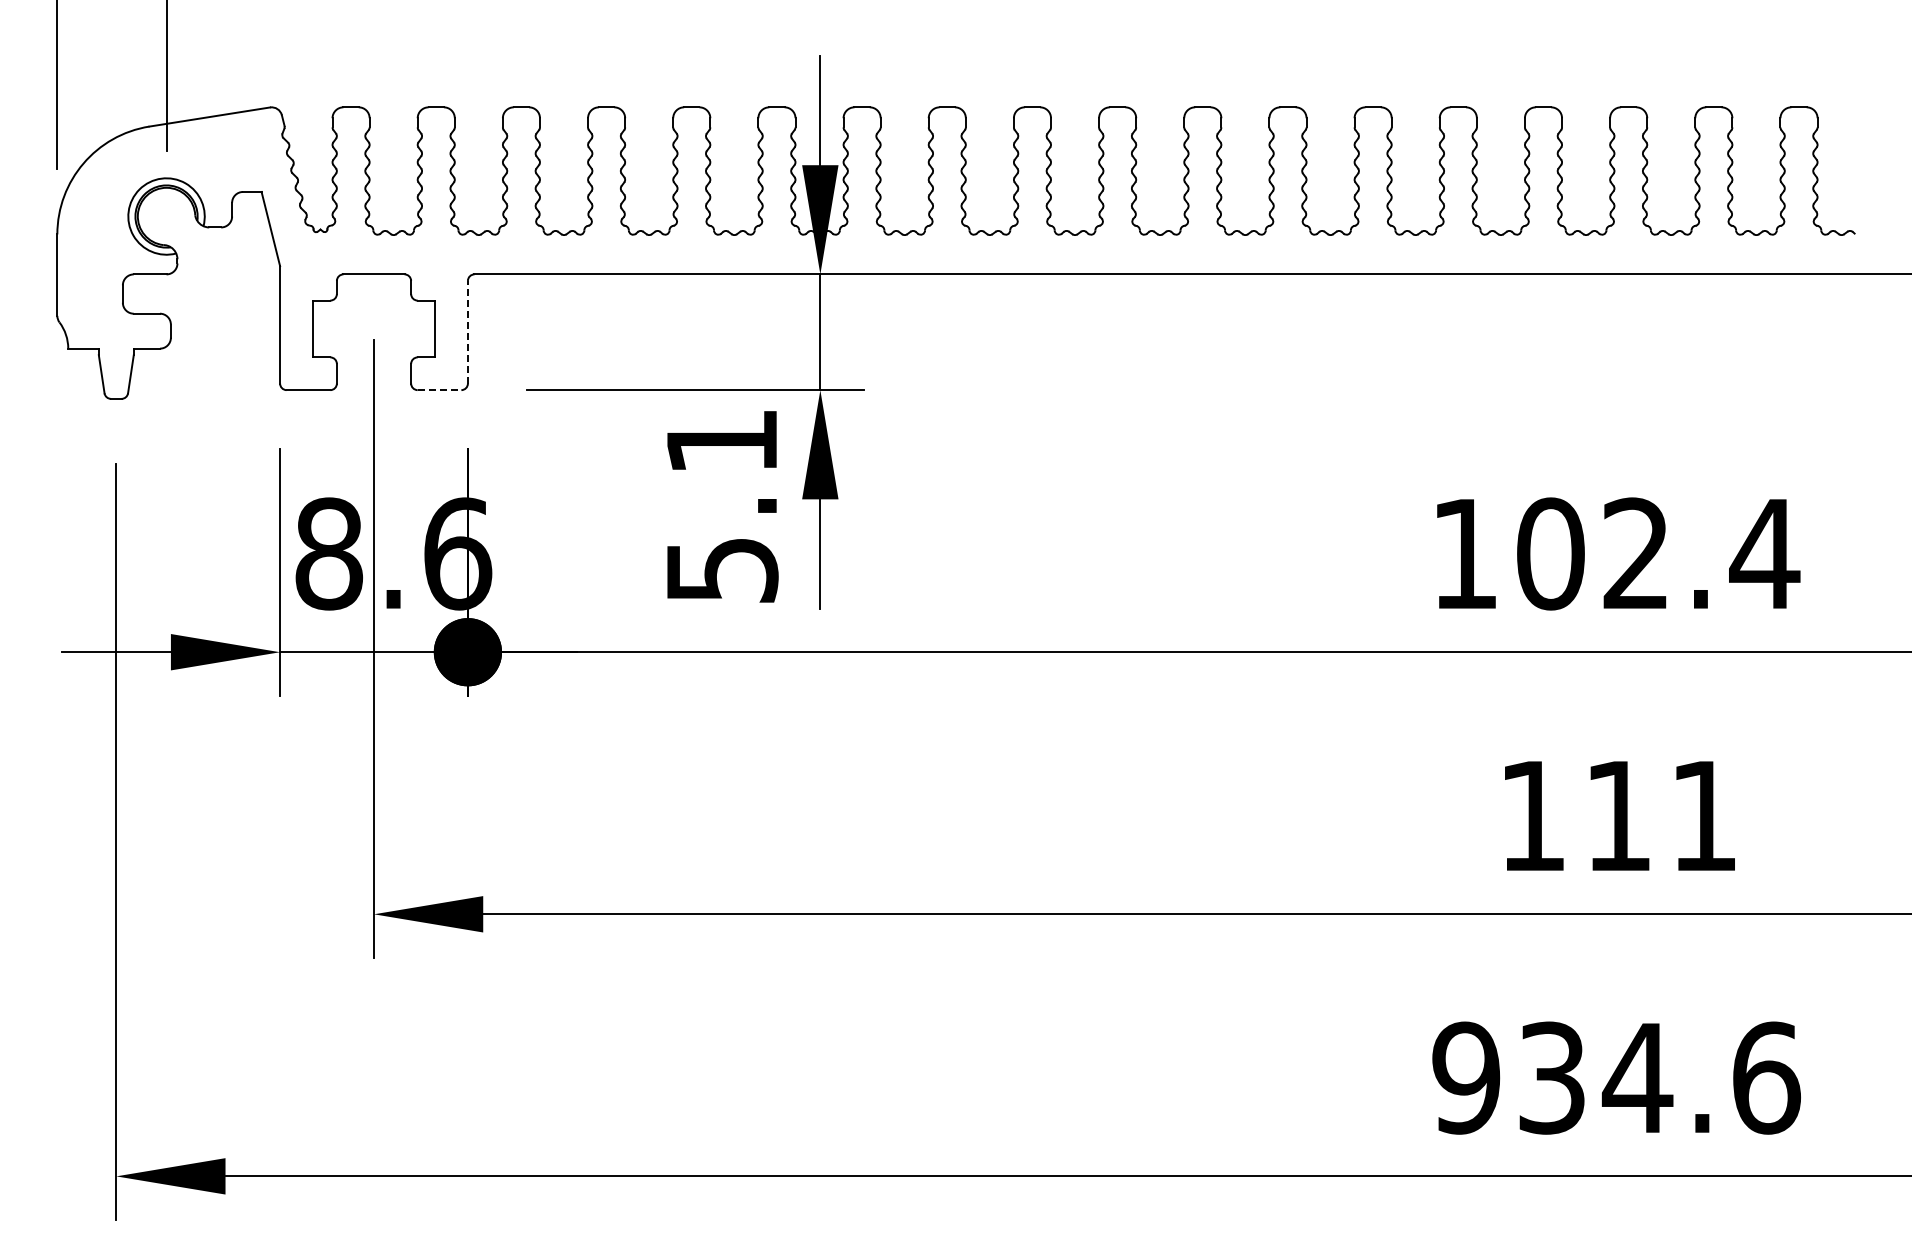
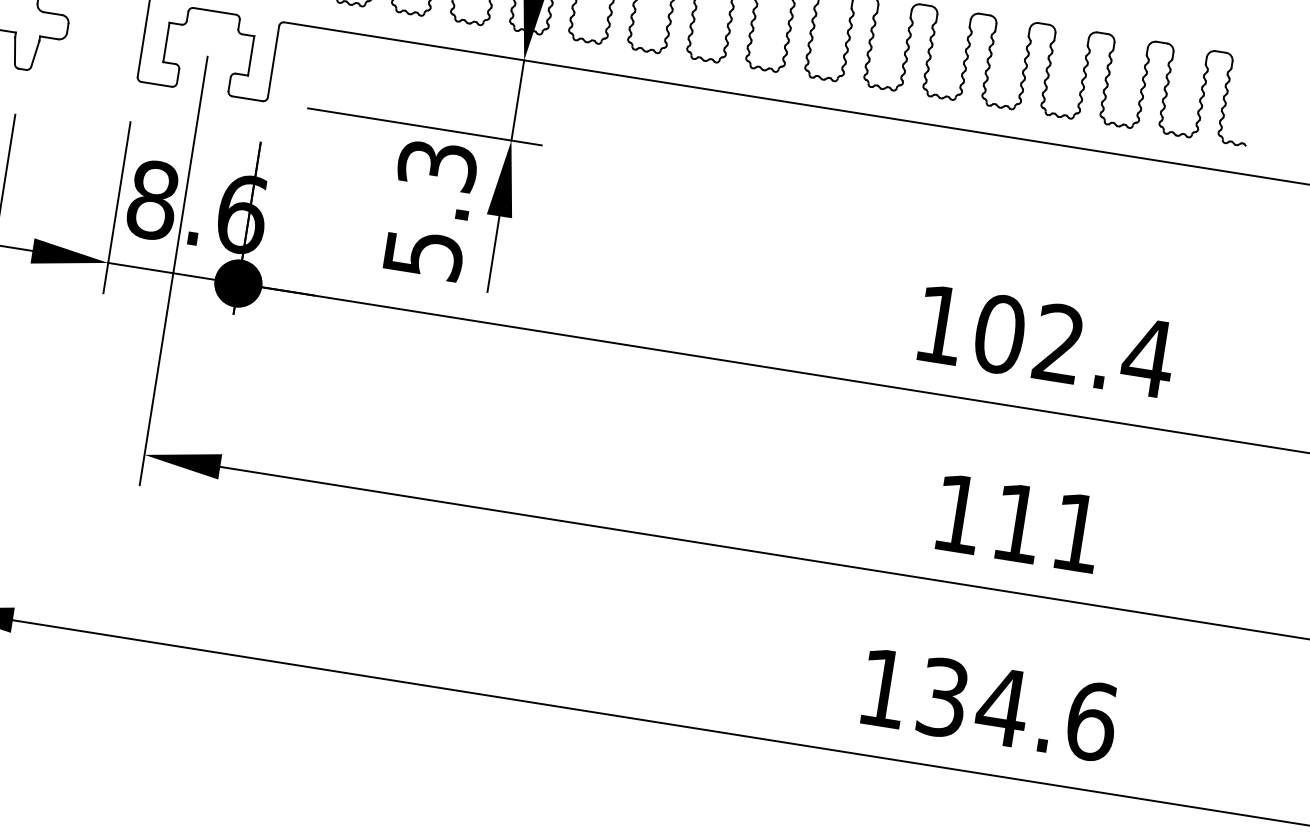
line: (467, 331) -> (273, 61), dashed -> solid
line: (439, 390) -> (247, 99), dashed -> solid
text: (721, 441) -> (437, 165), 5.1 -> 5.3
text: (1466, 1077) -> (883, 687), 934.6 -> 134.6

